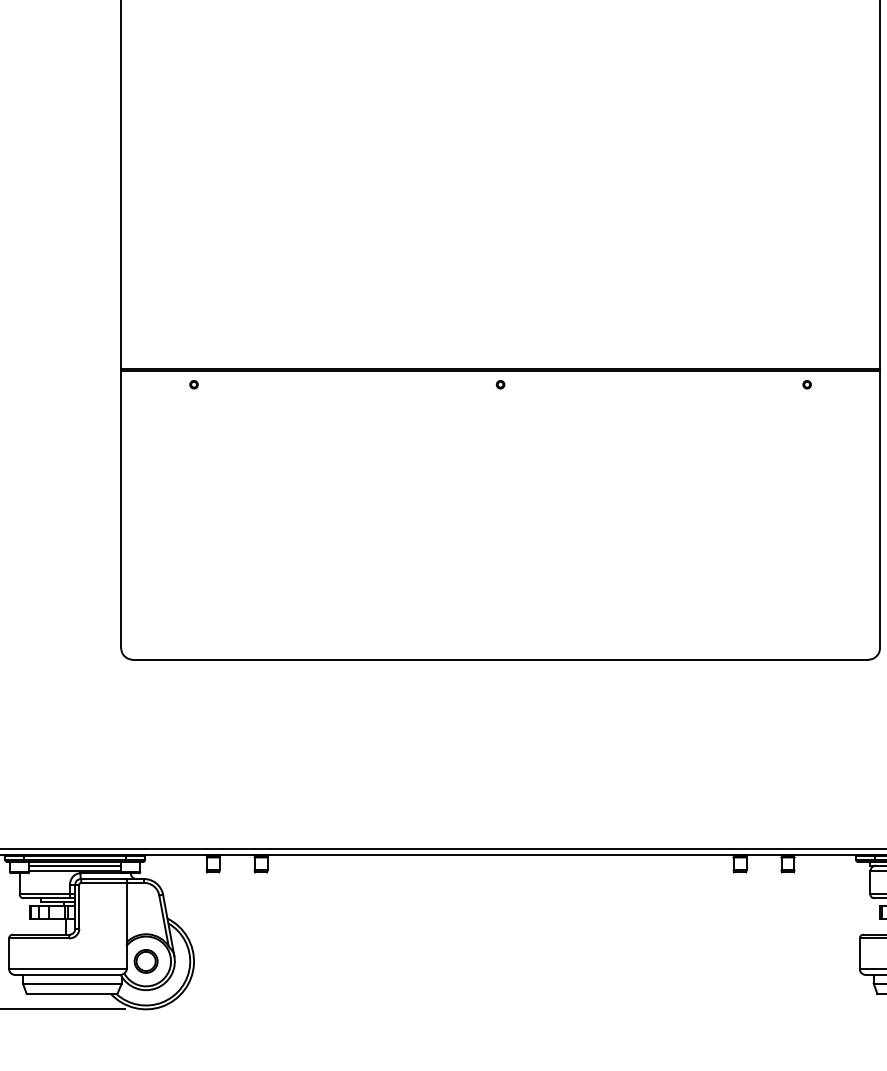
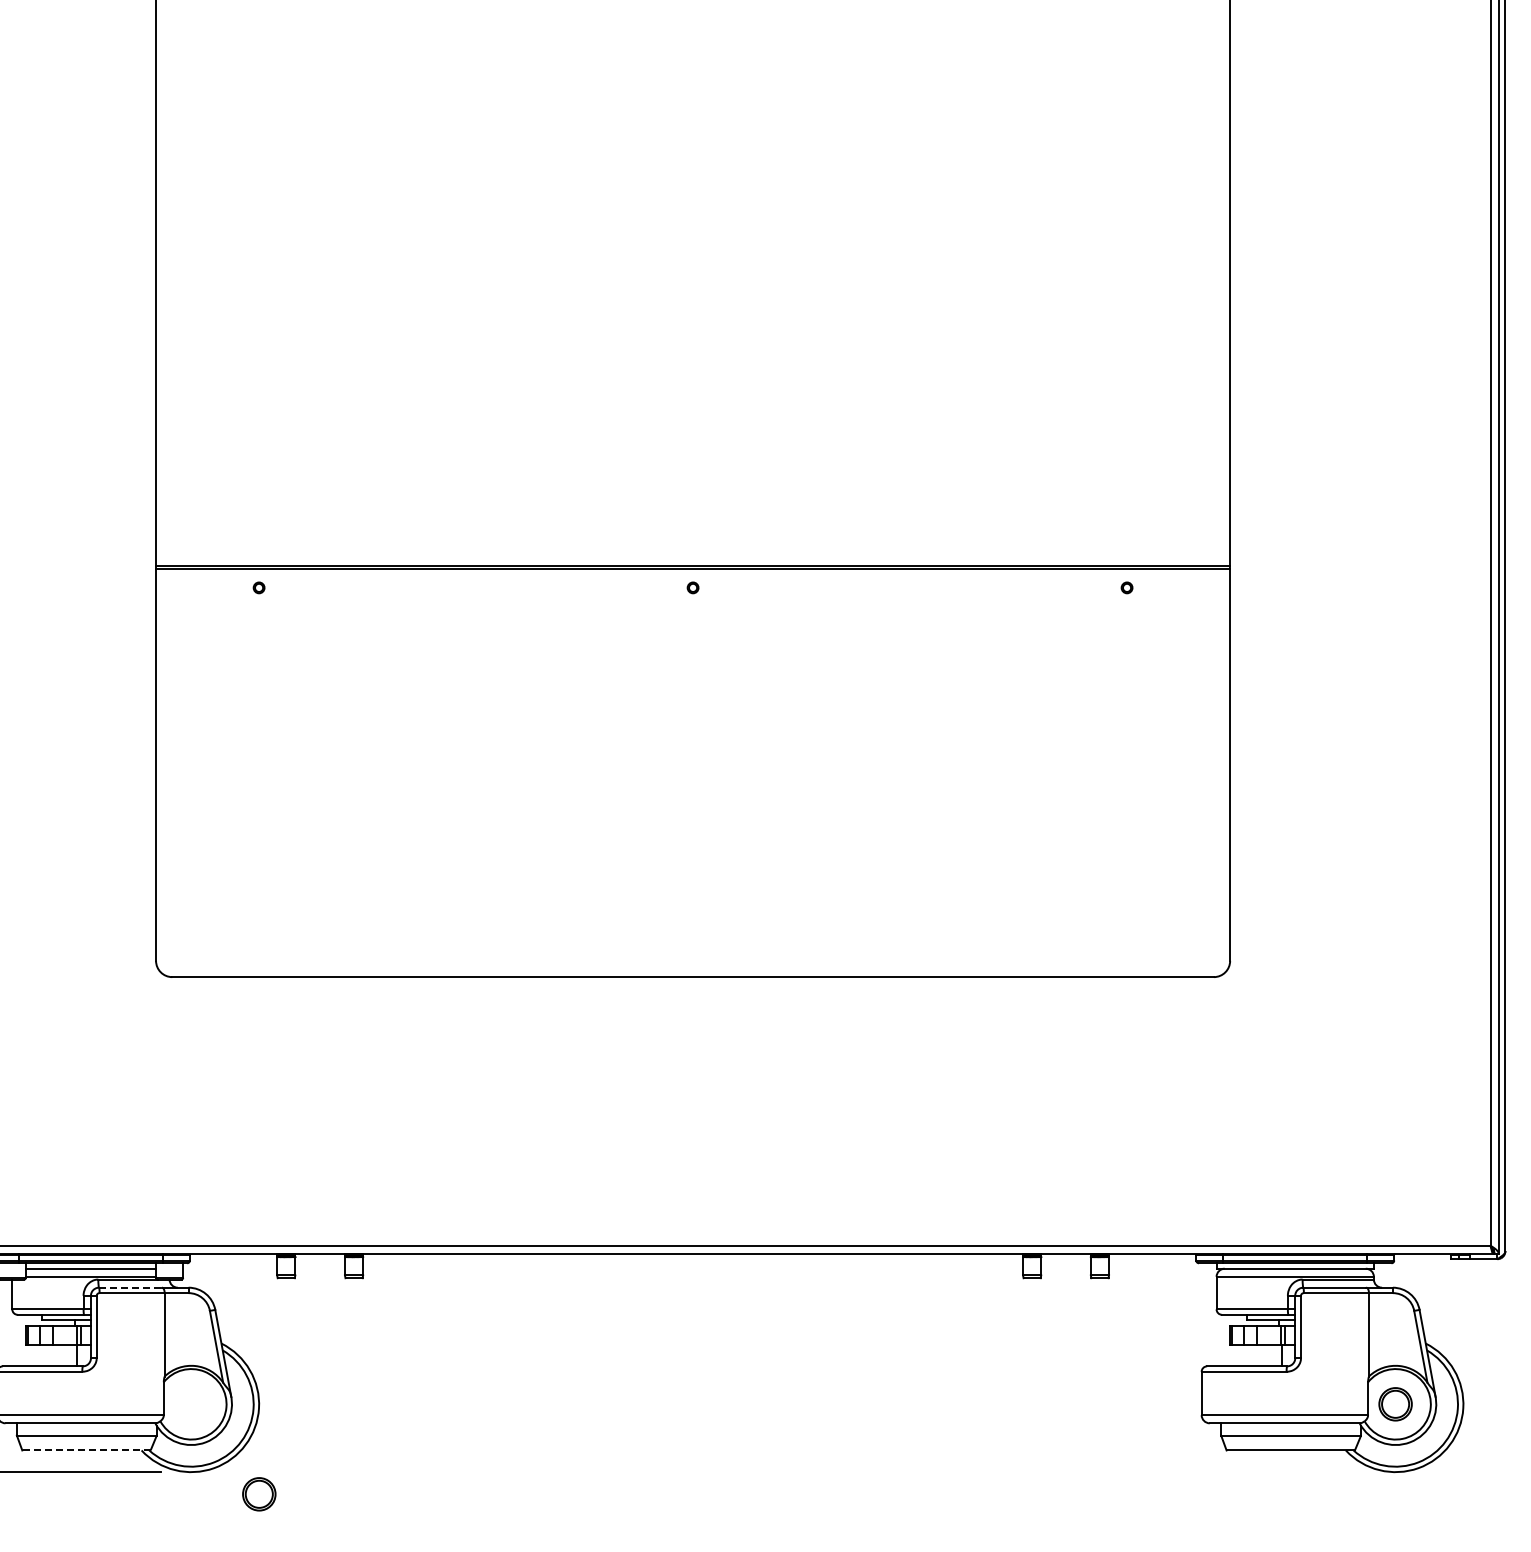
line: (103, 878) -> (131, 1287), solid -> dashed
part: (146, 961) -> (259, 1494), moved
line: (71, 994) -> (85, 1450), solid -> dashed

